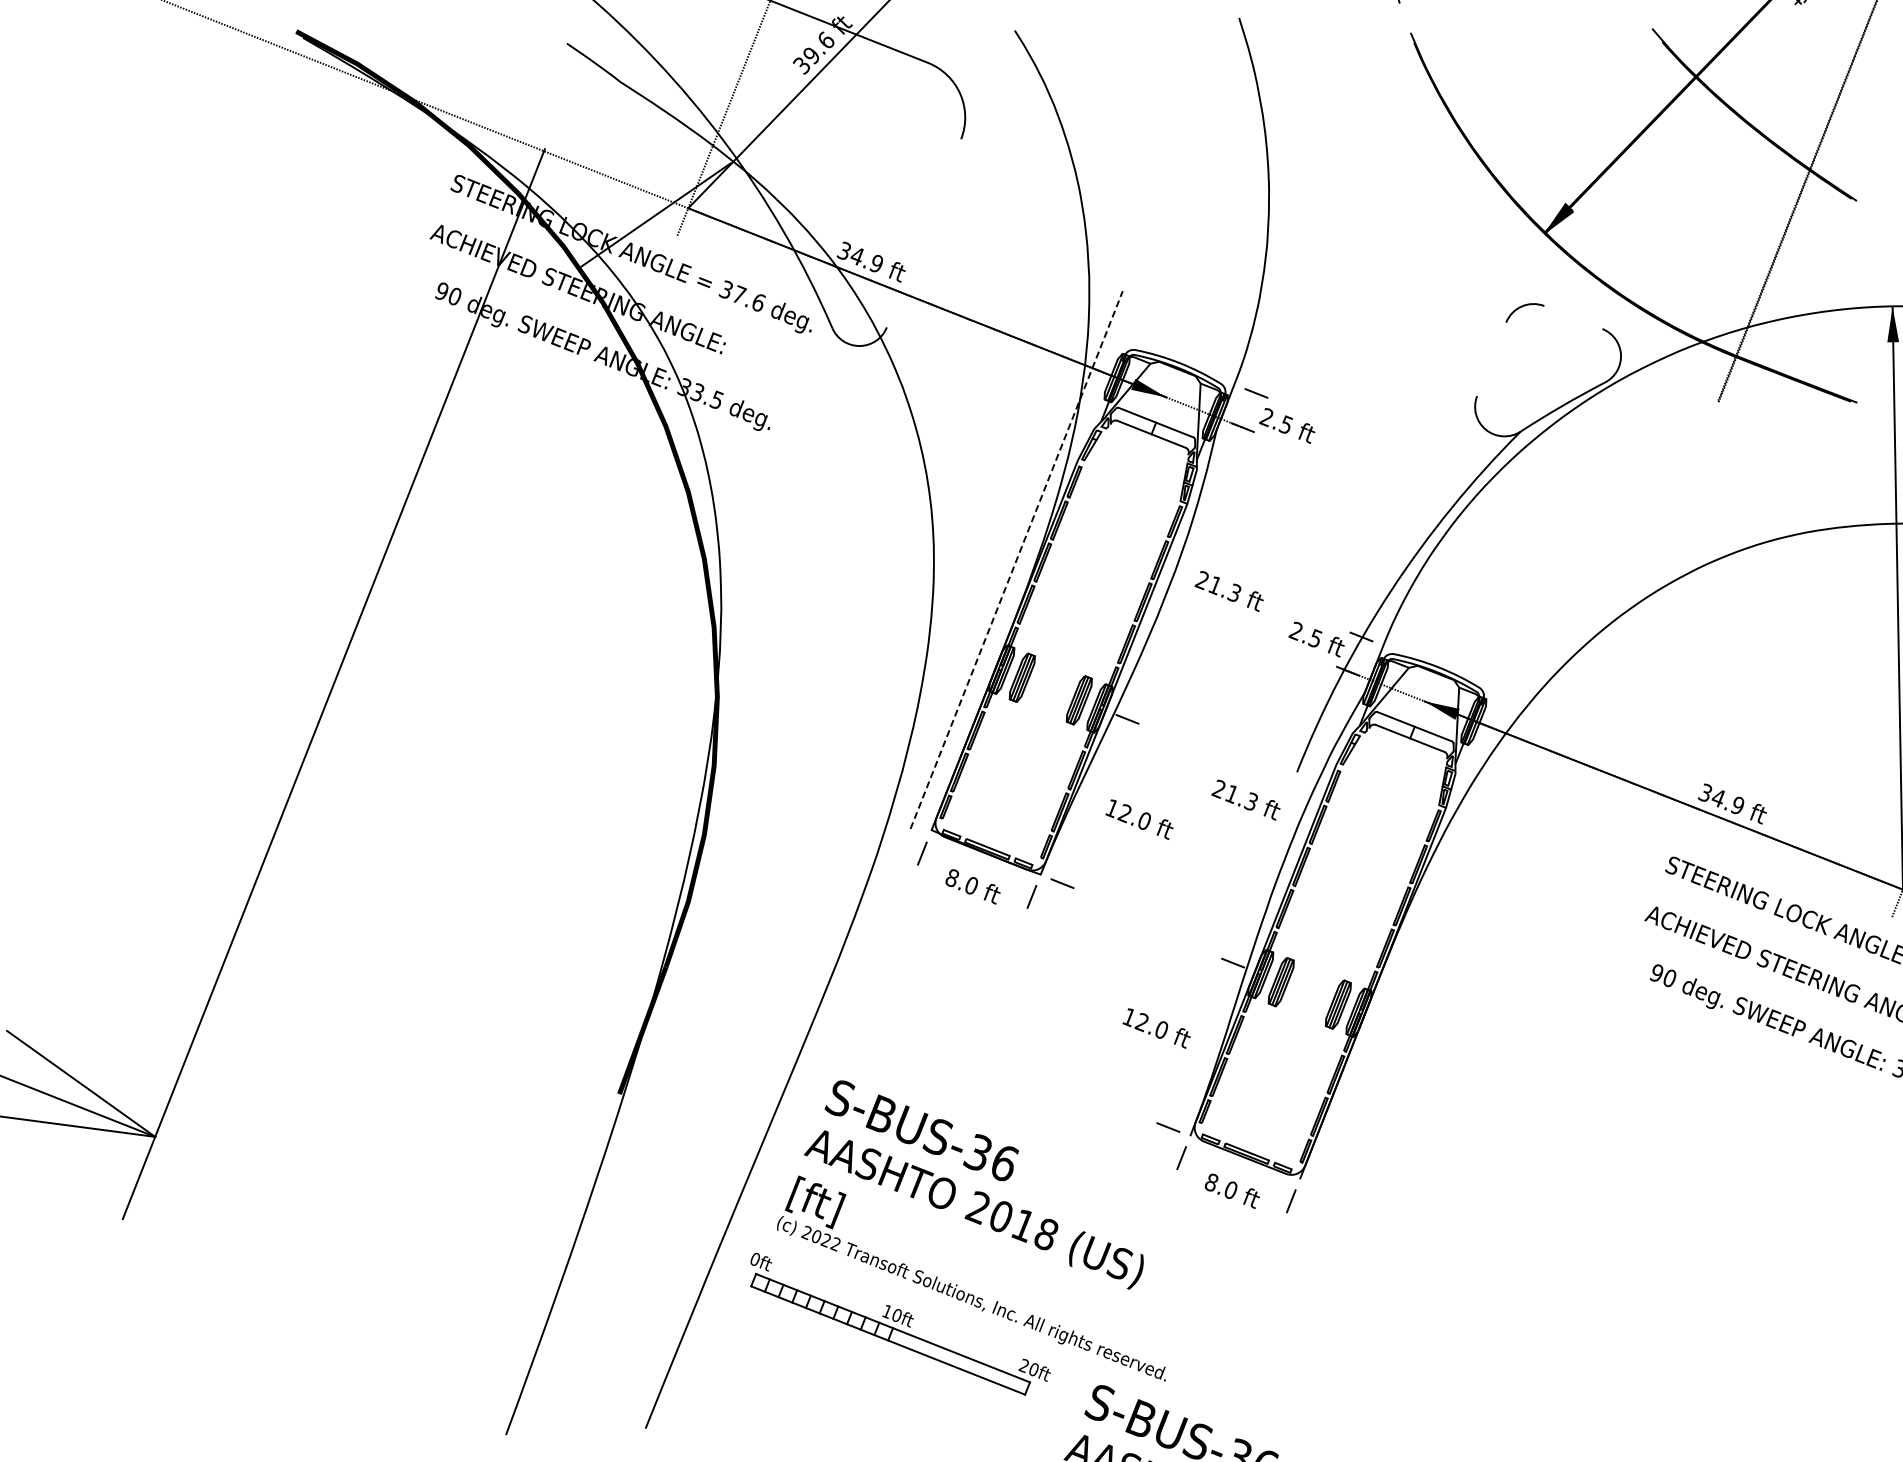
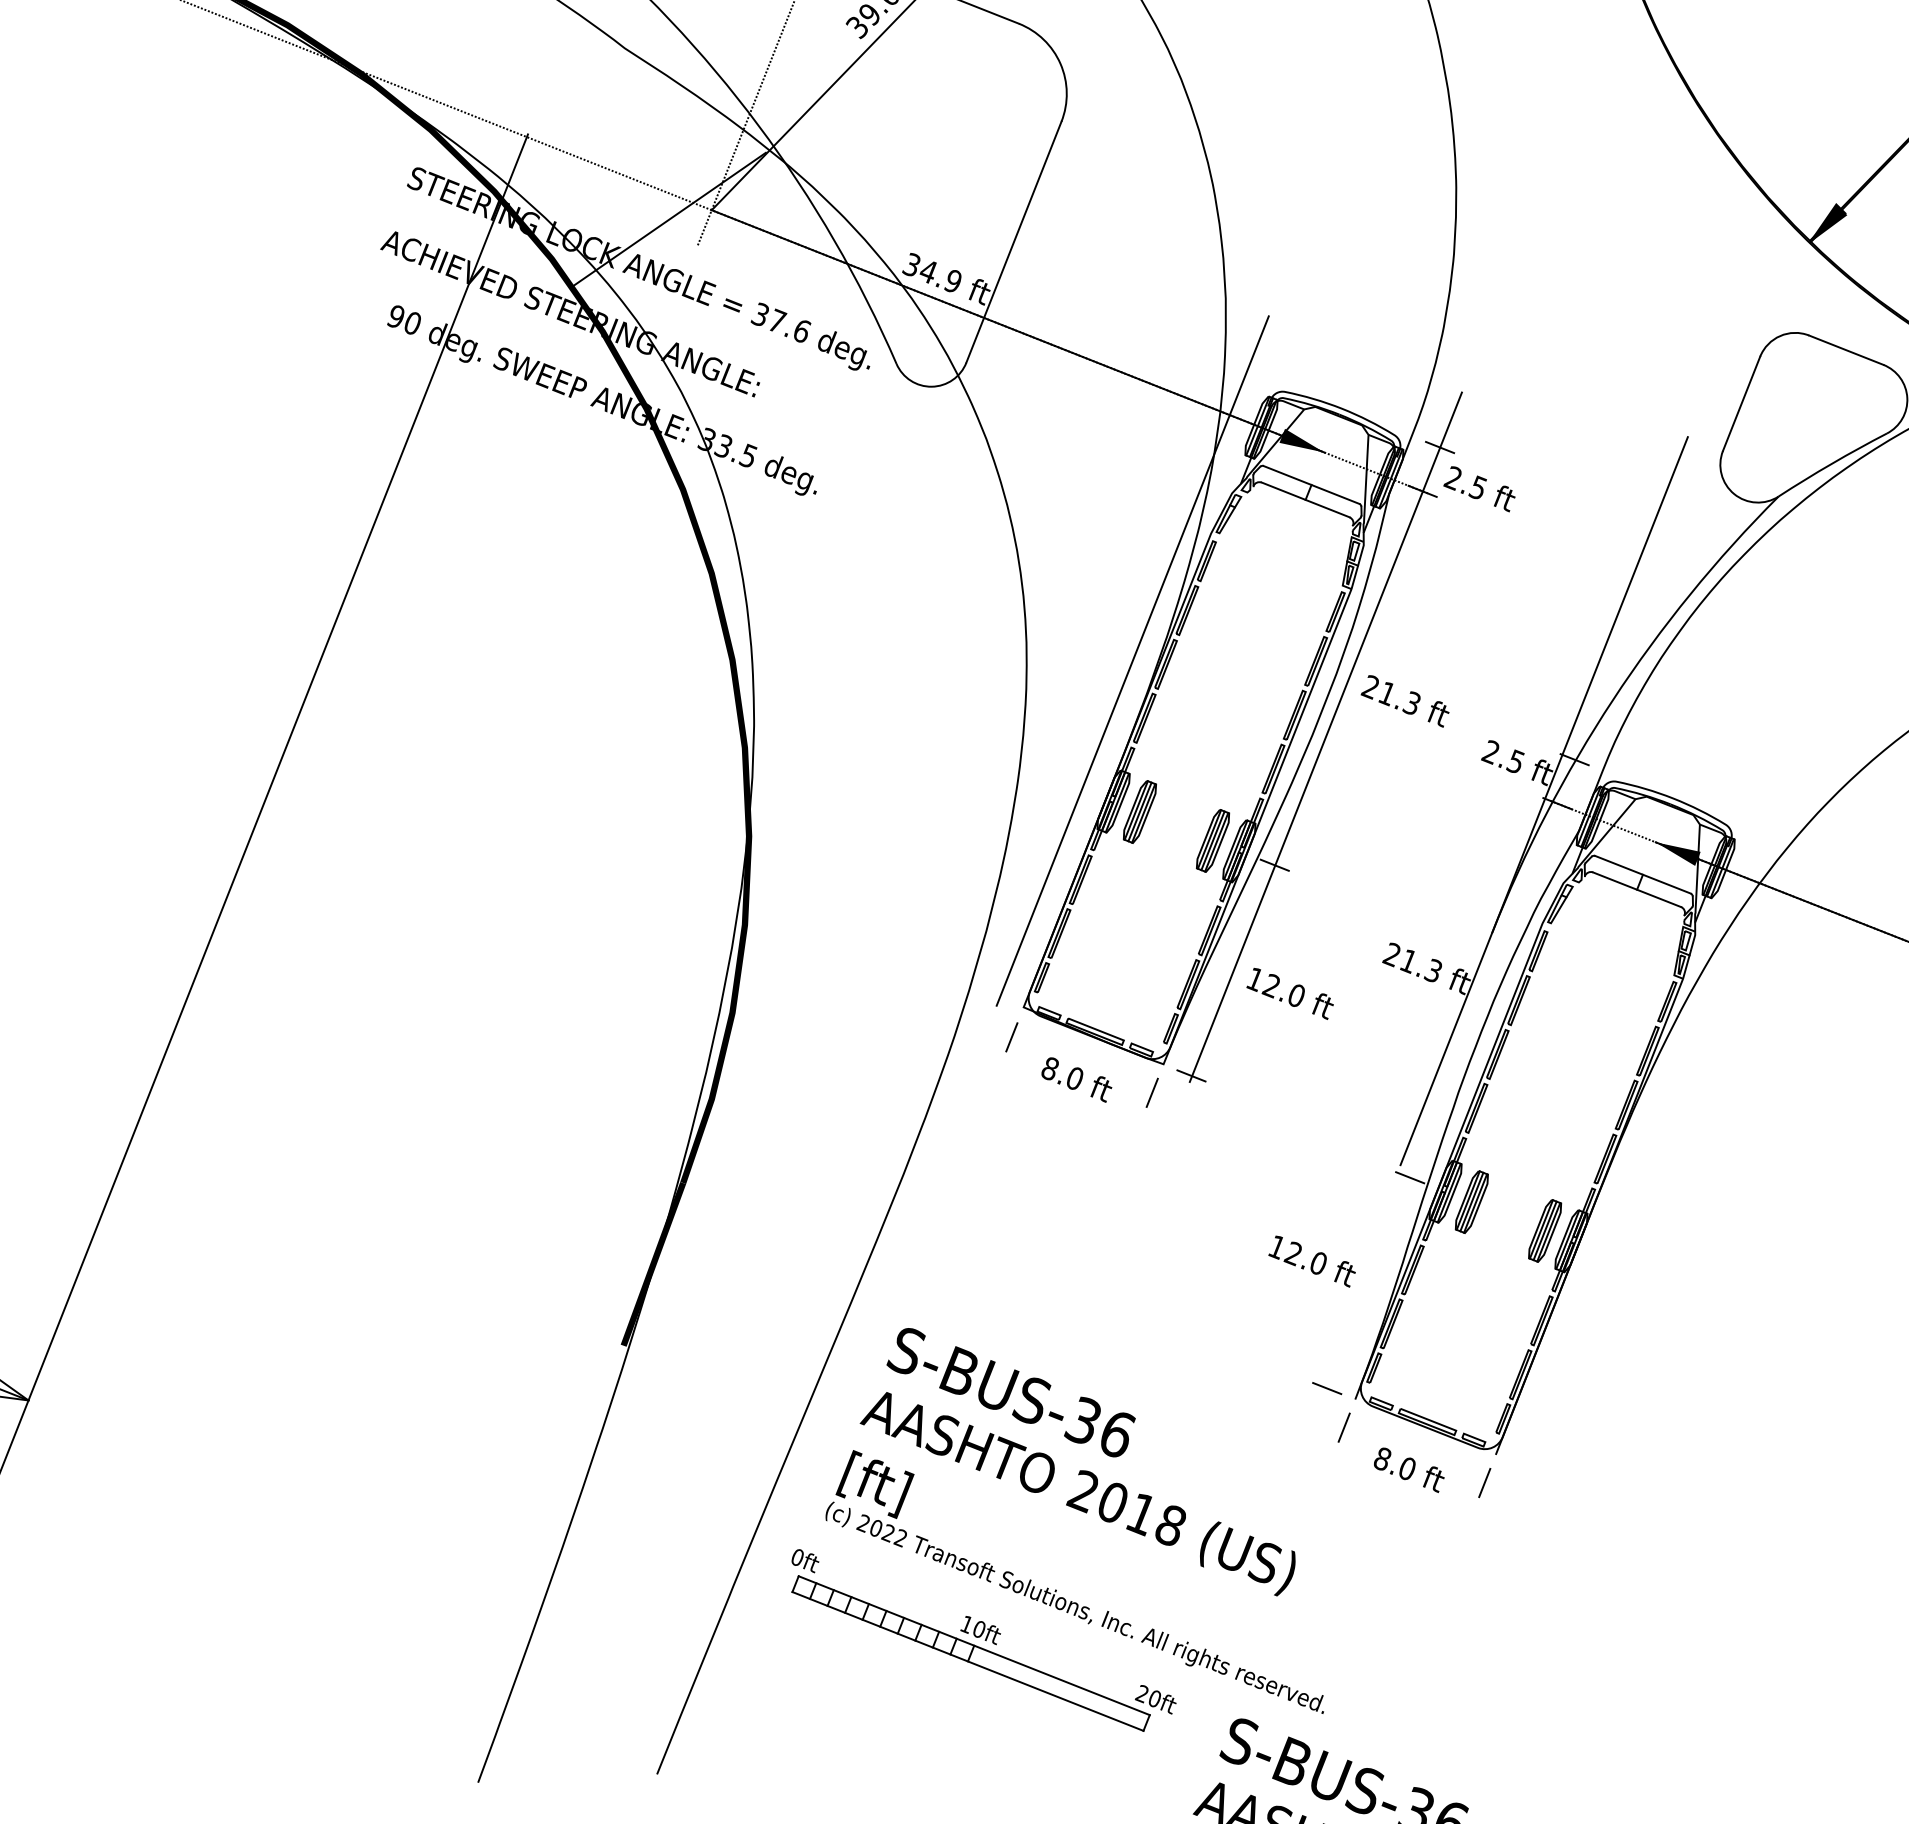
line: (923, 233) -> (1013, 242), added
line: (1573, 317) -> (1846, 350), added
line: (1491, 359) -> (1741, 404), added
line: (1016, 559) -> (1132, 660), dashed -> solid
line: (1167, 619) -> (1326, 737), added
line: (1337, 669) -> (1543, 801), added

